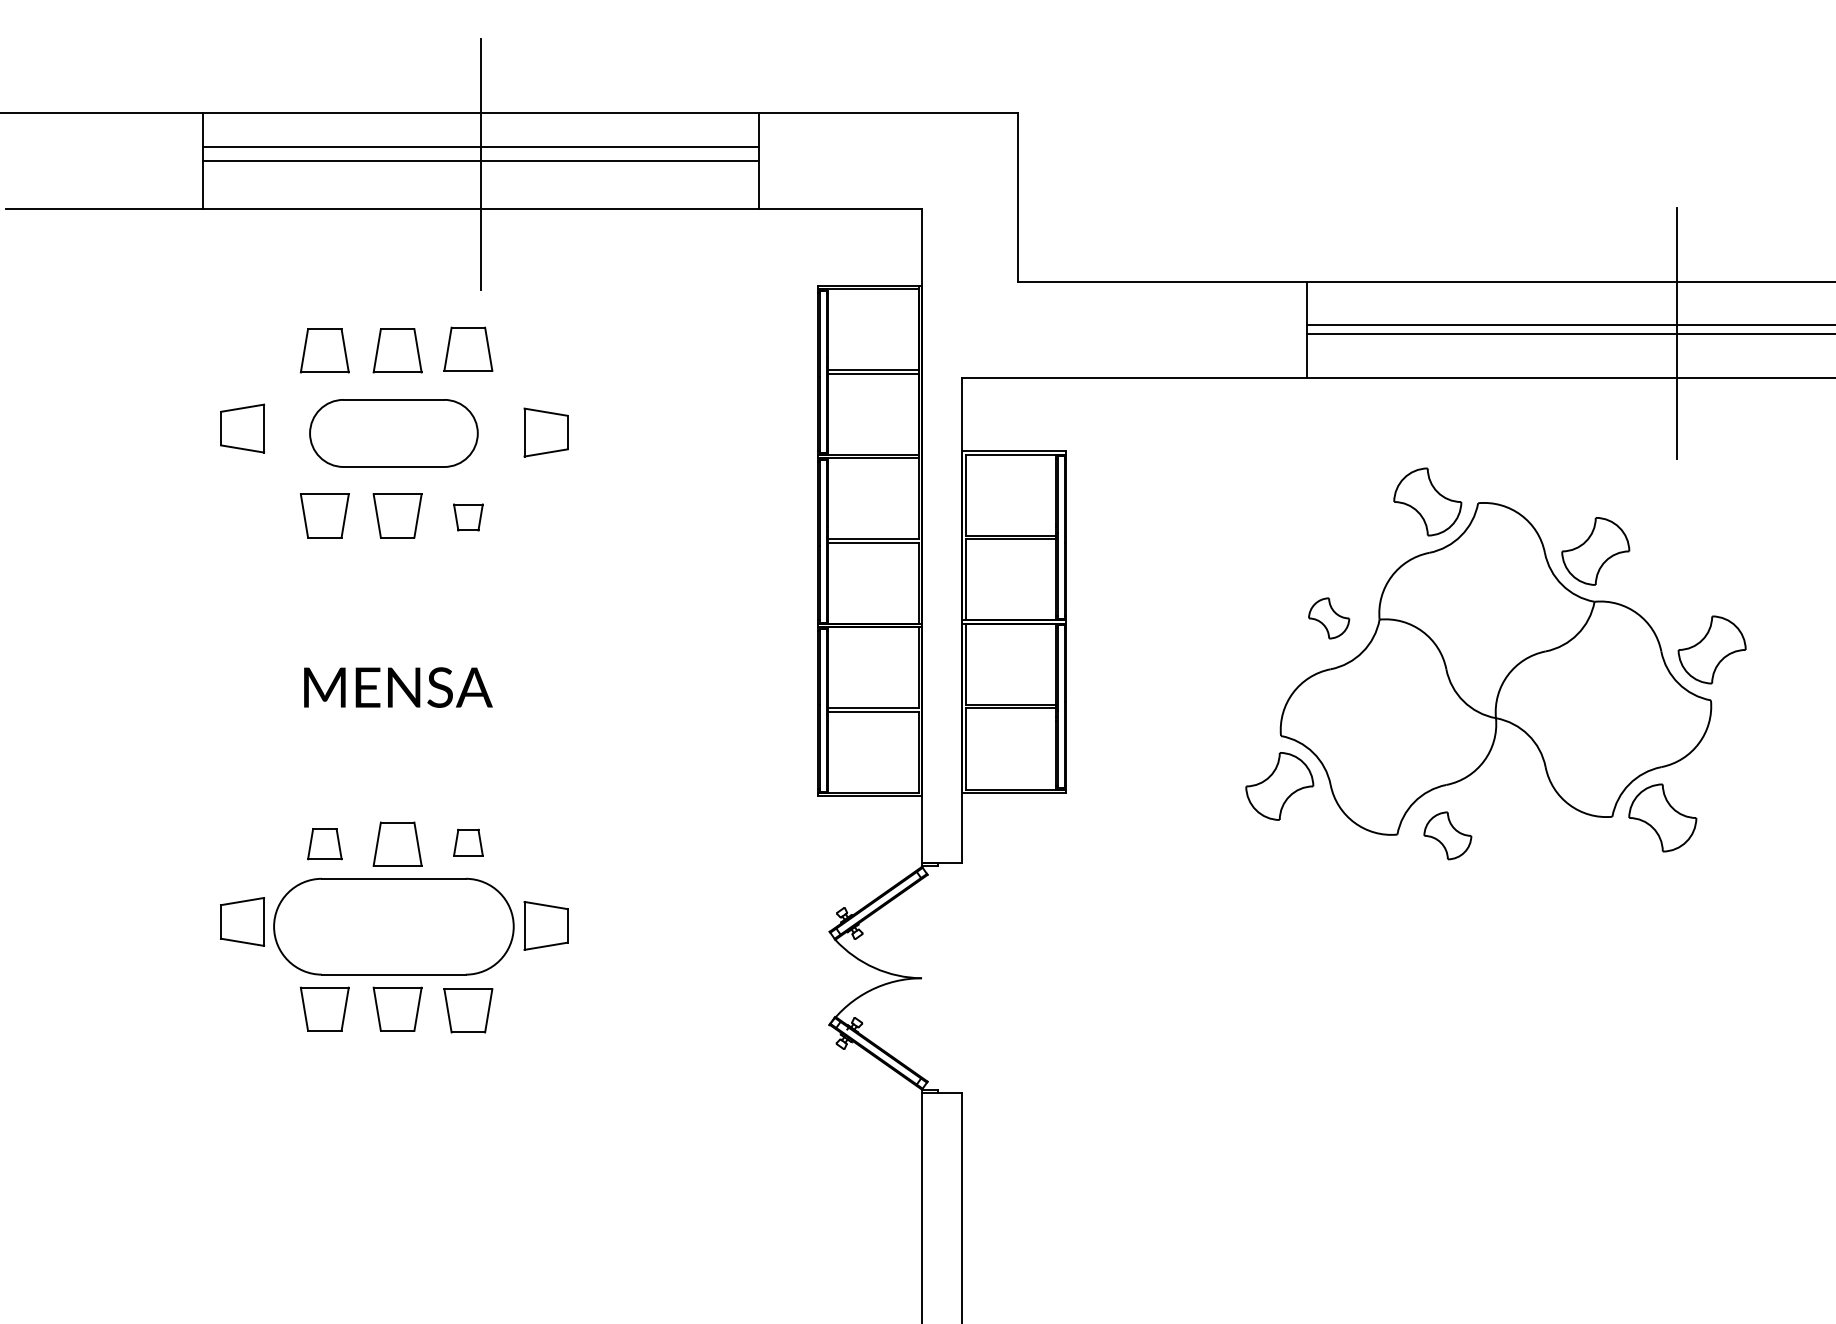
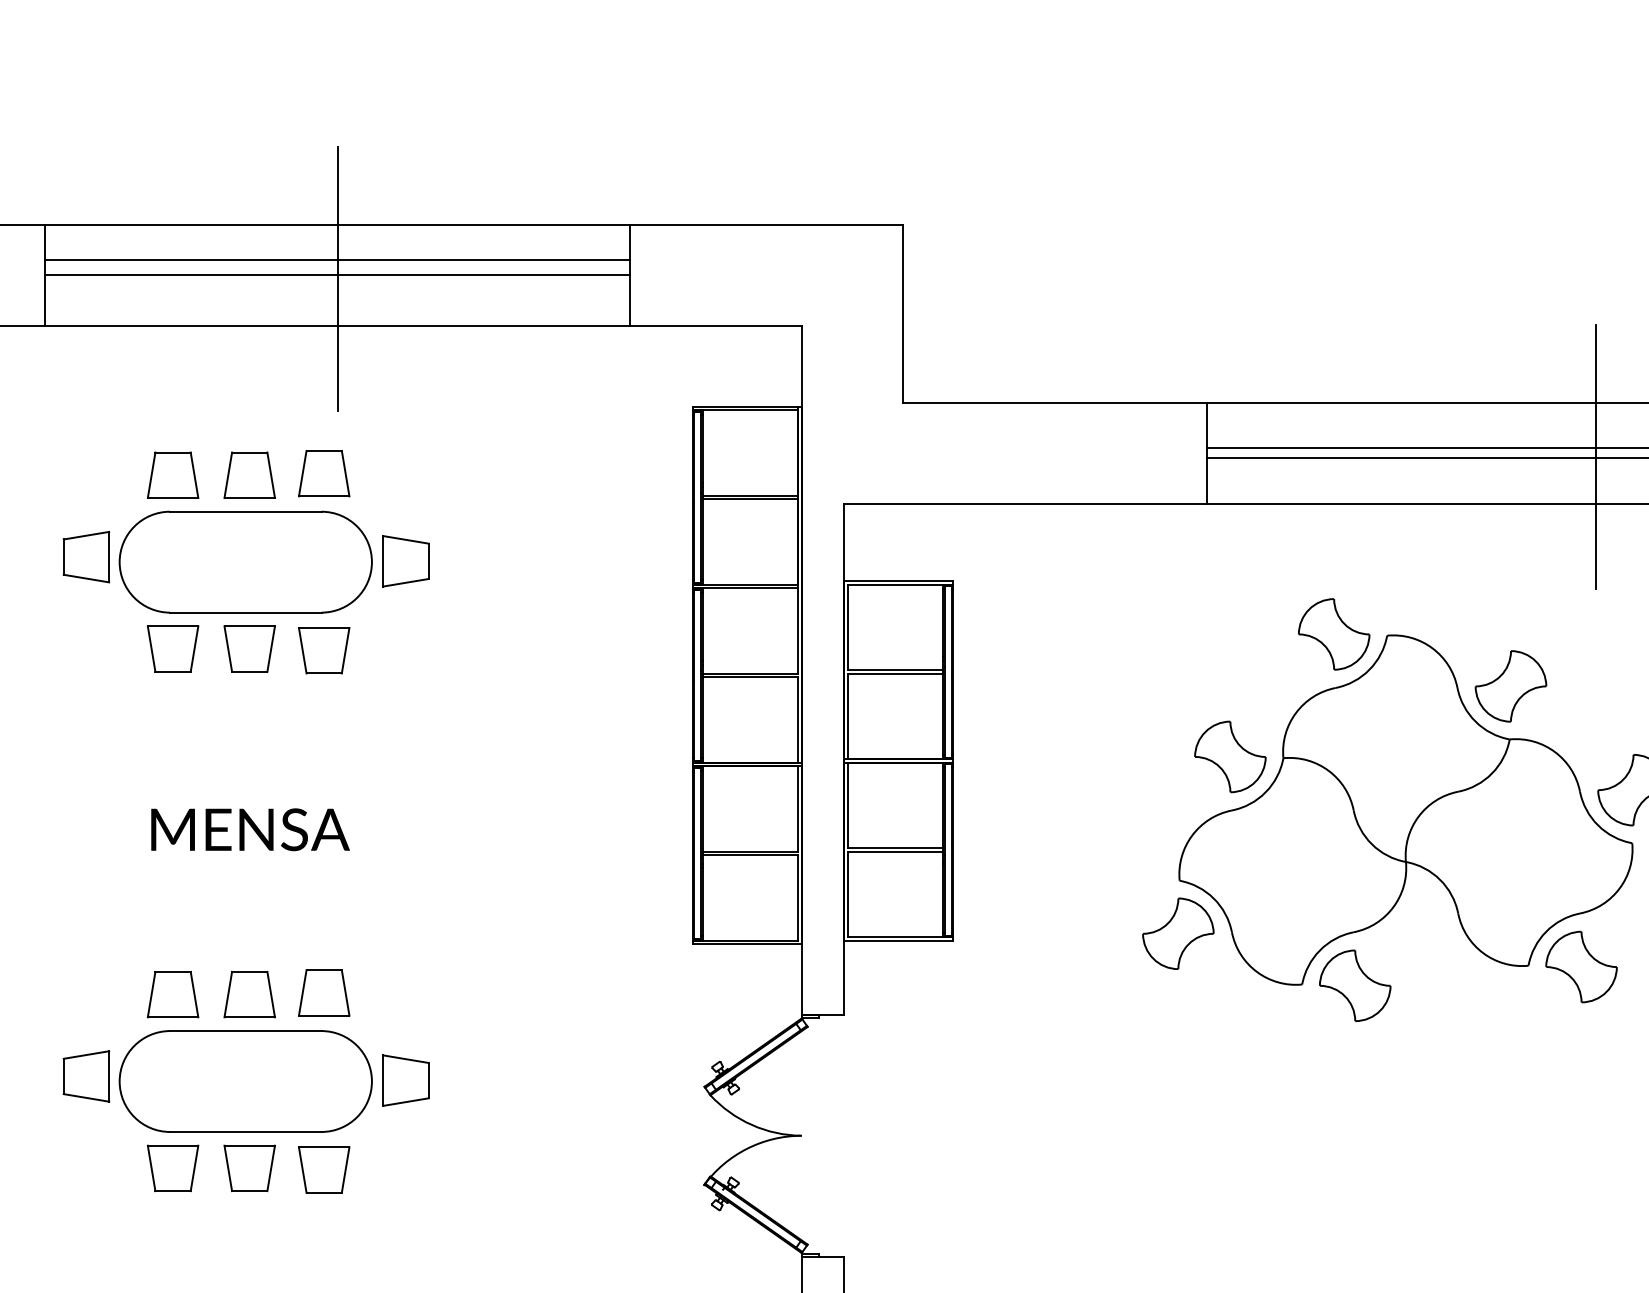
part: (393, 433) -> (245, 562), size x1.43
part: (468, 517) -> (324, 650), size x1.67
part: (1328, 618) -> (1229, 757), size x1.67
part: (1447, 835) -> (1354, 985), size x1.43
part: (468, 842) -> (324, 992), size x1.67
part: (324, 843) -> (172, 993), size x1.43

